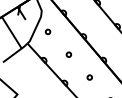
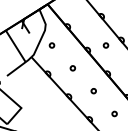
part: (101, 31) -> (105, 45), added

